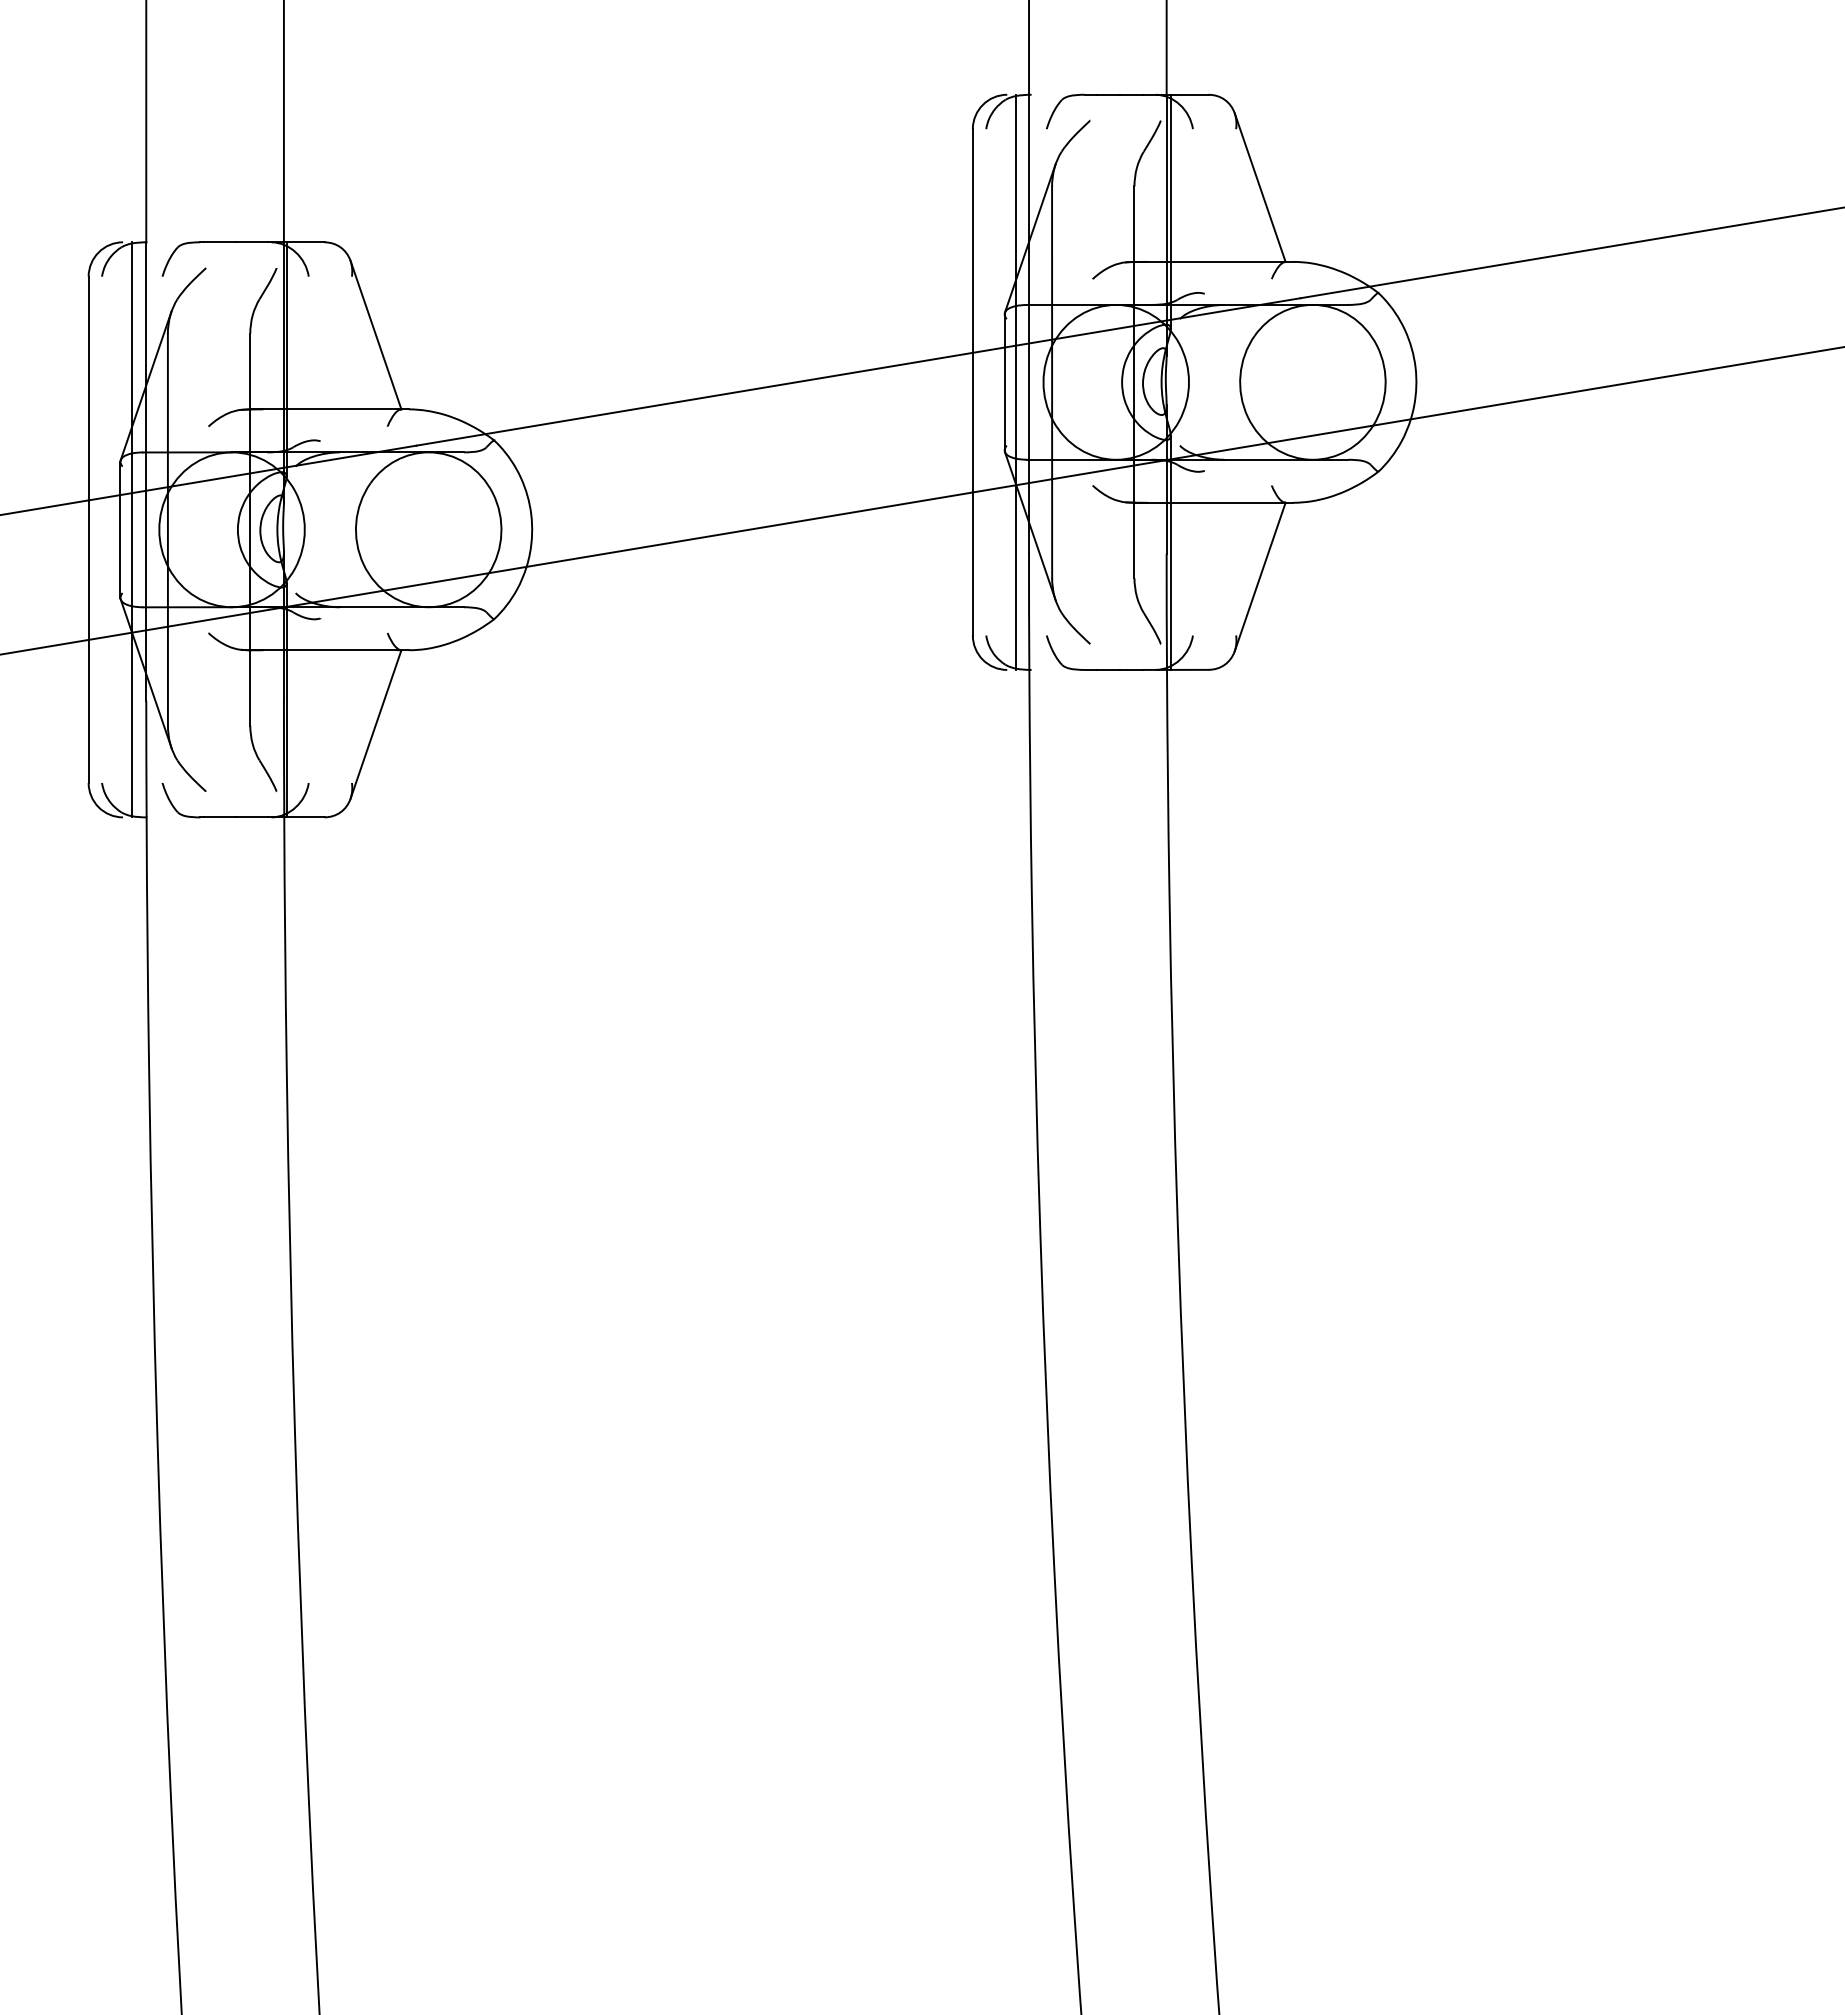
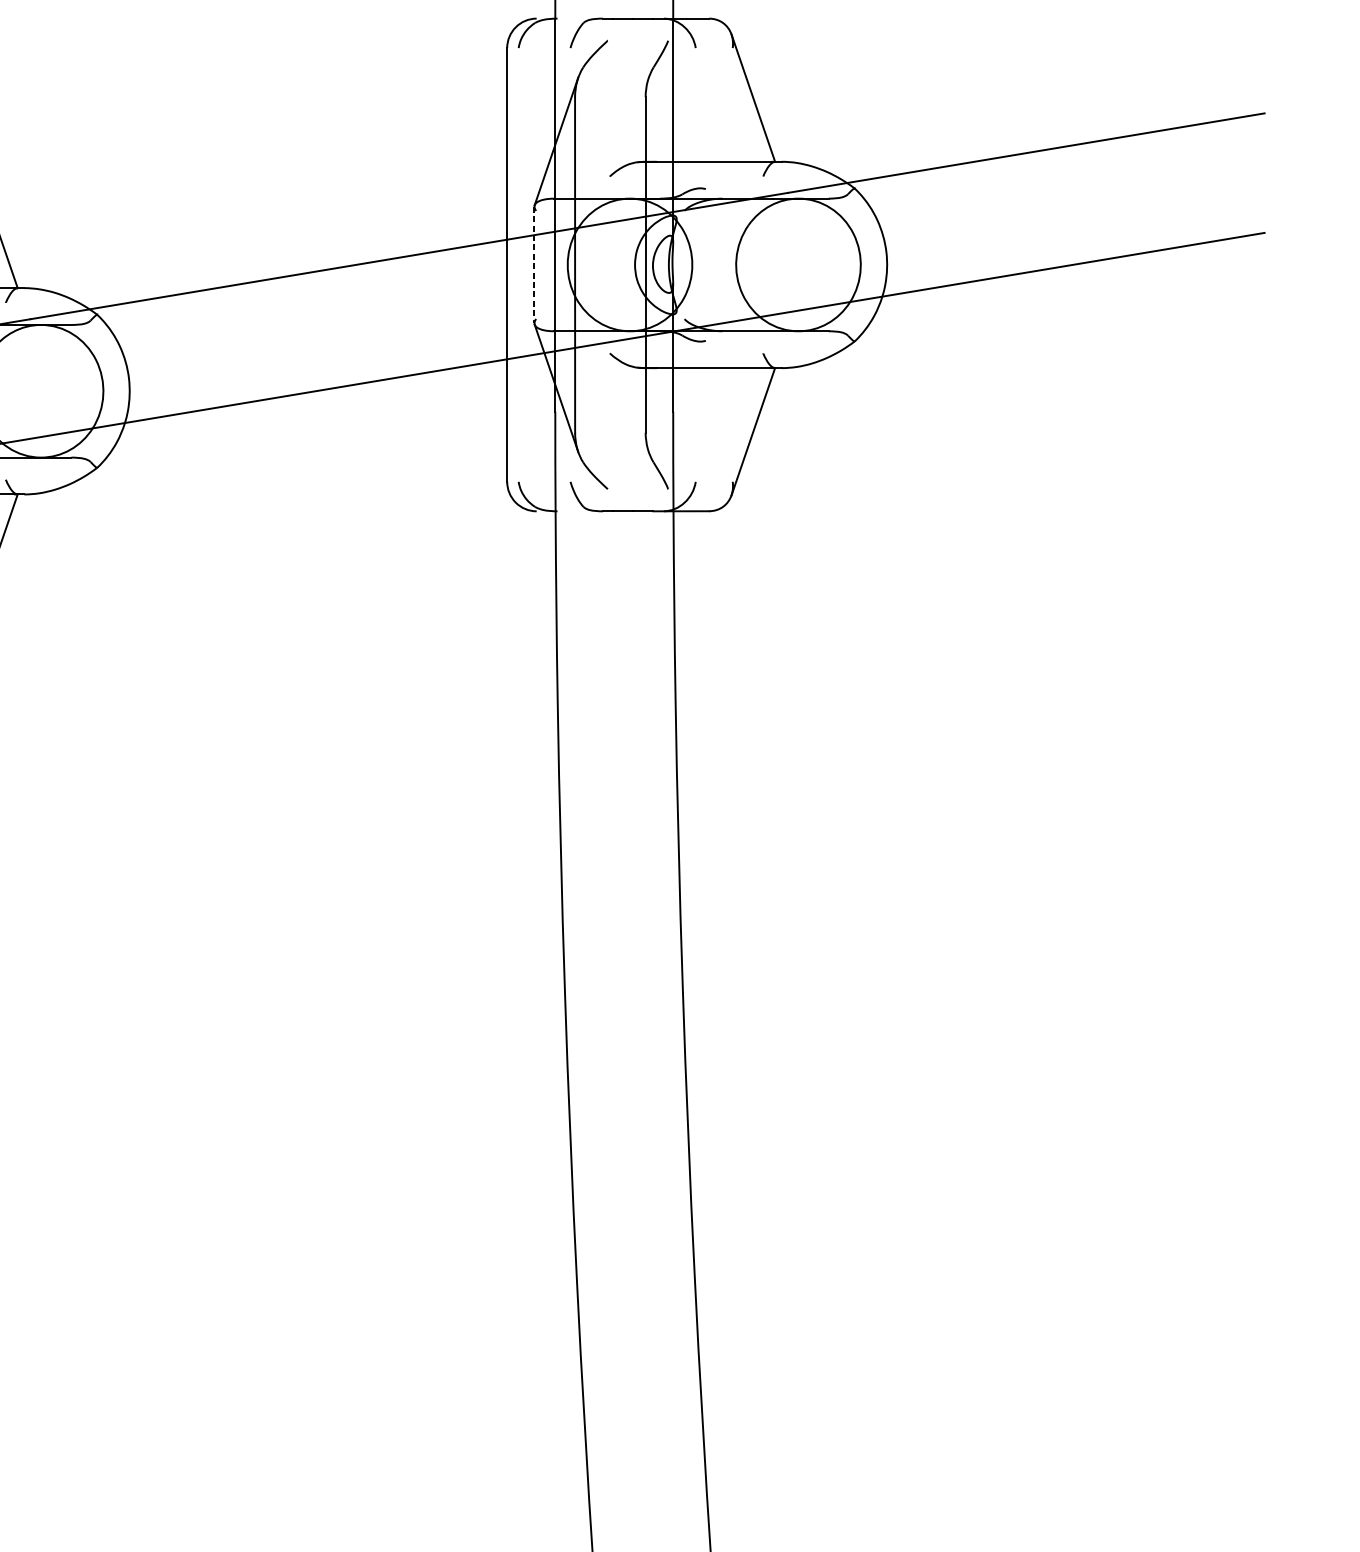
line: (1170, 211) -> (676, 118), removed
line: (1015, 381) -> (543, 264), removed
line: (1004, 382) -> (534, 265), solid -> dashed
line: (1170, 552) -> (676, 410), removed

